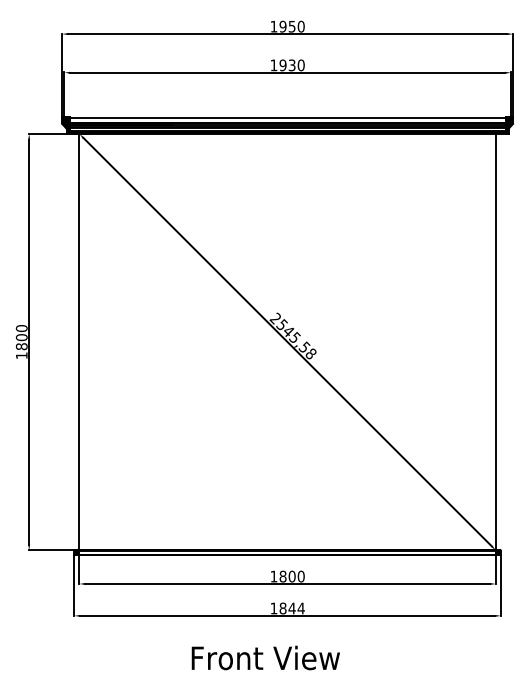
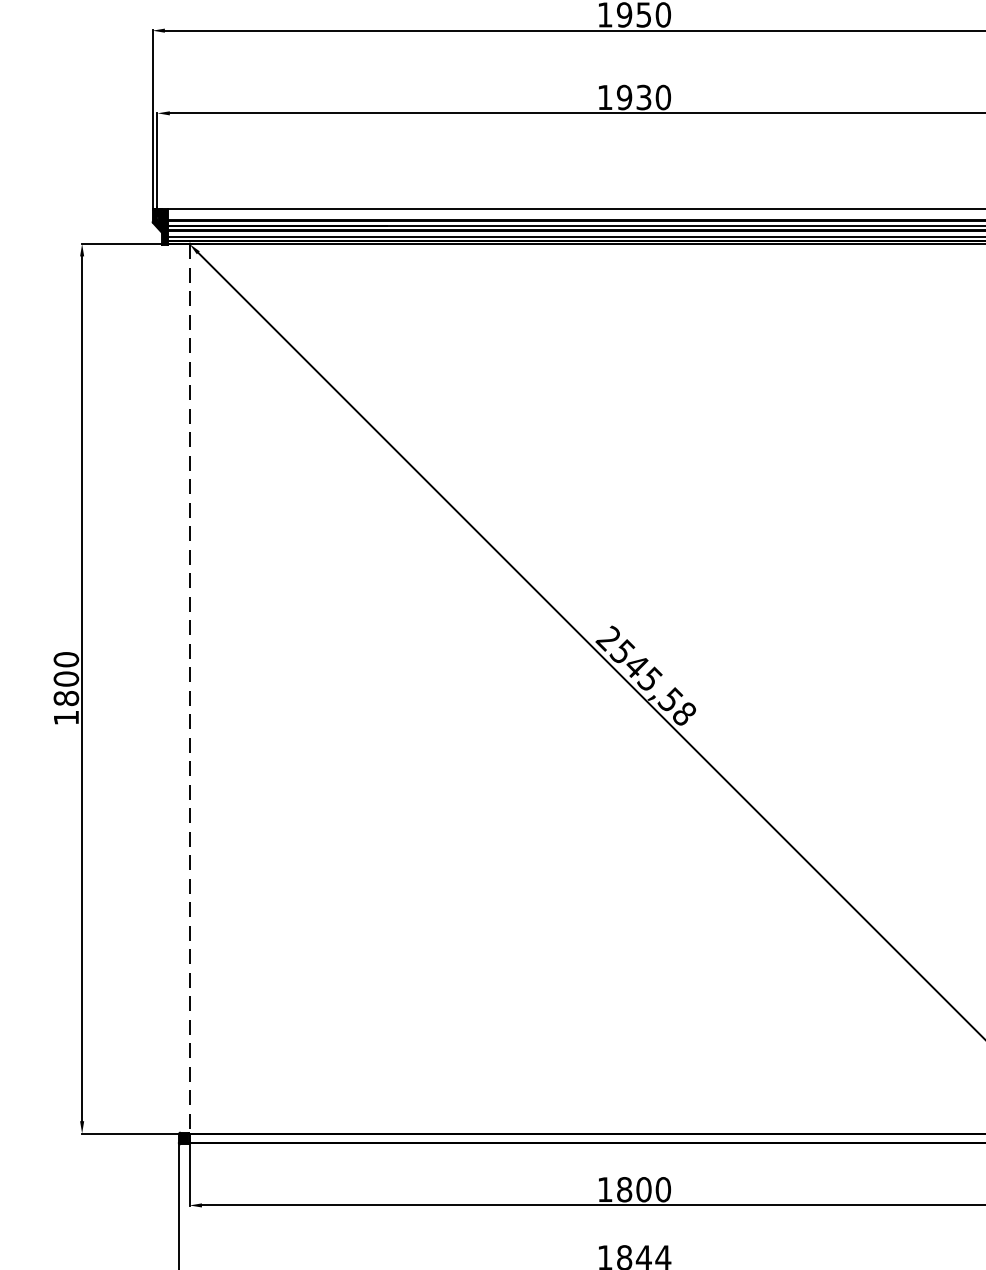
line: (79, 342) -> (189, 689), solid -> dashed

